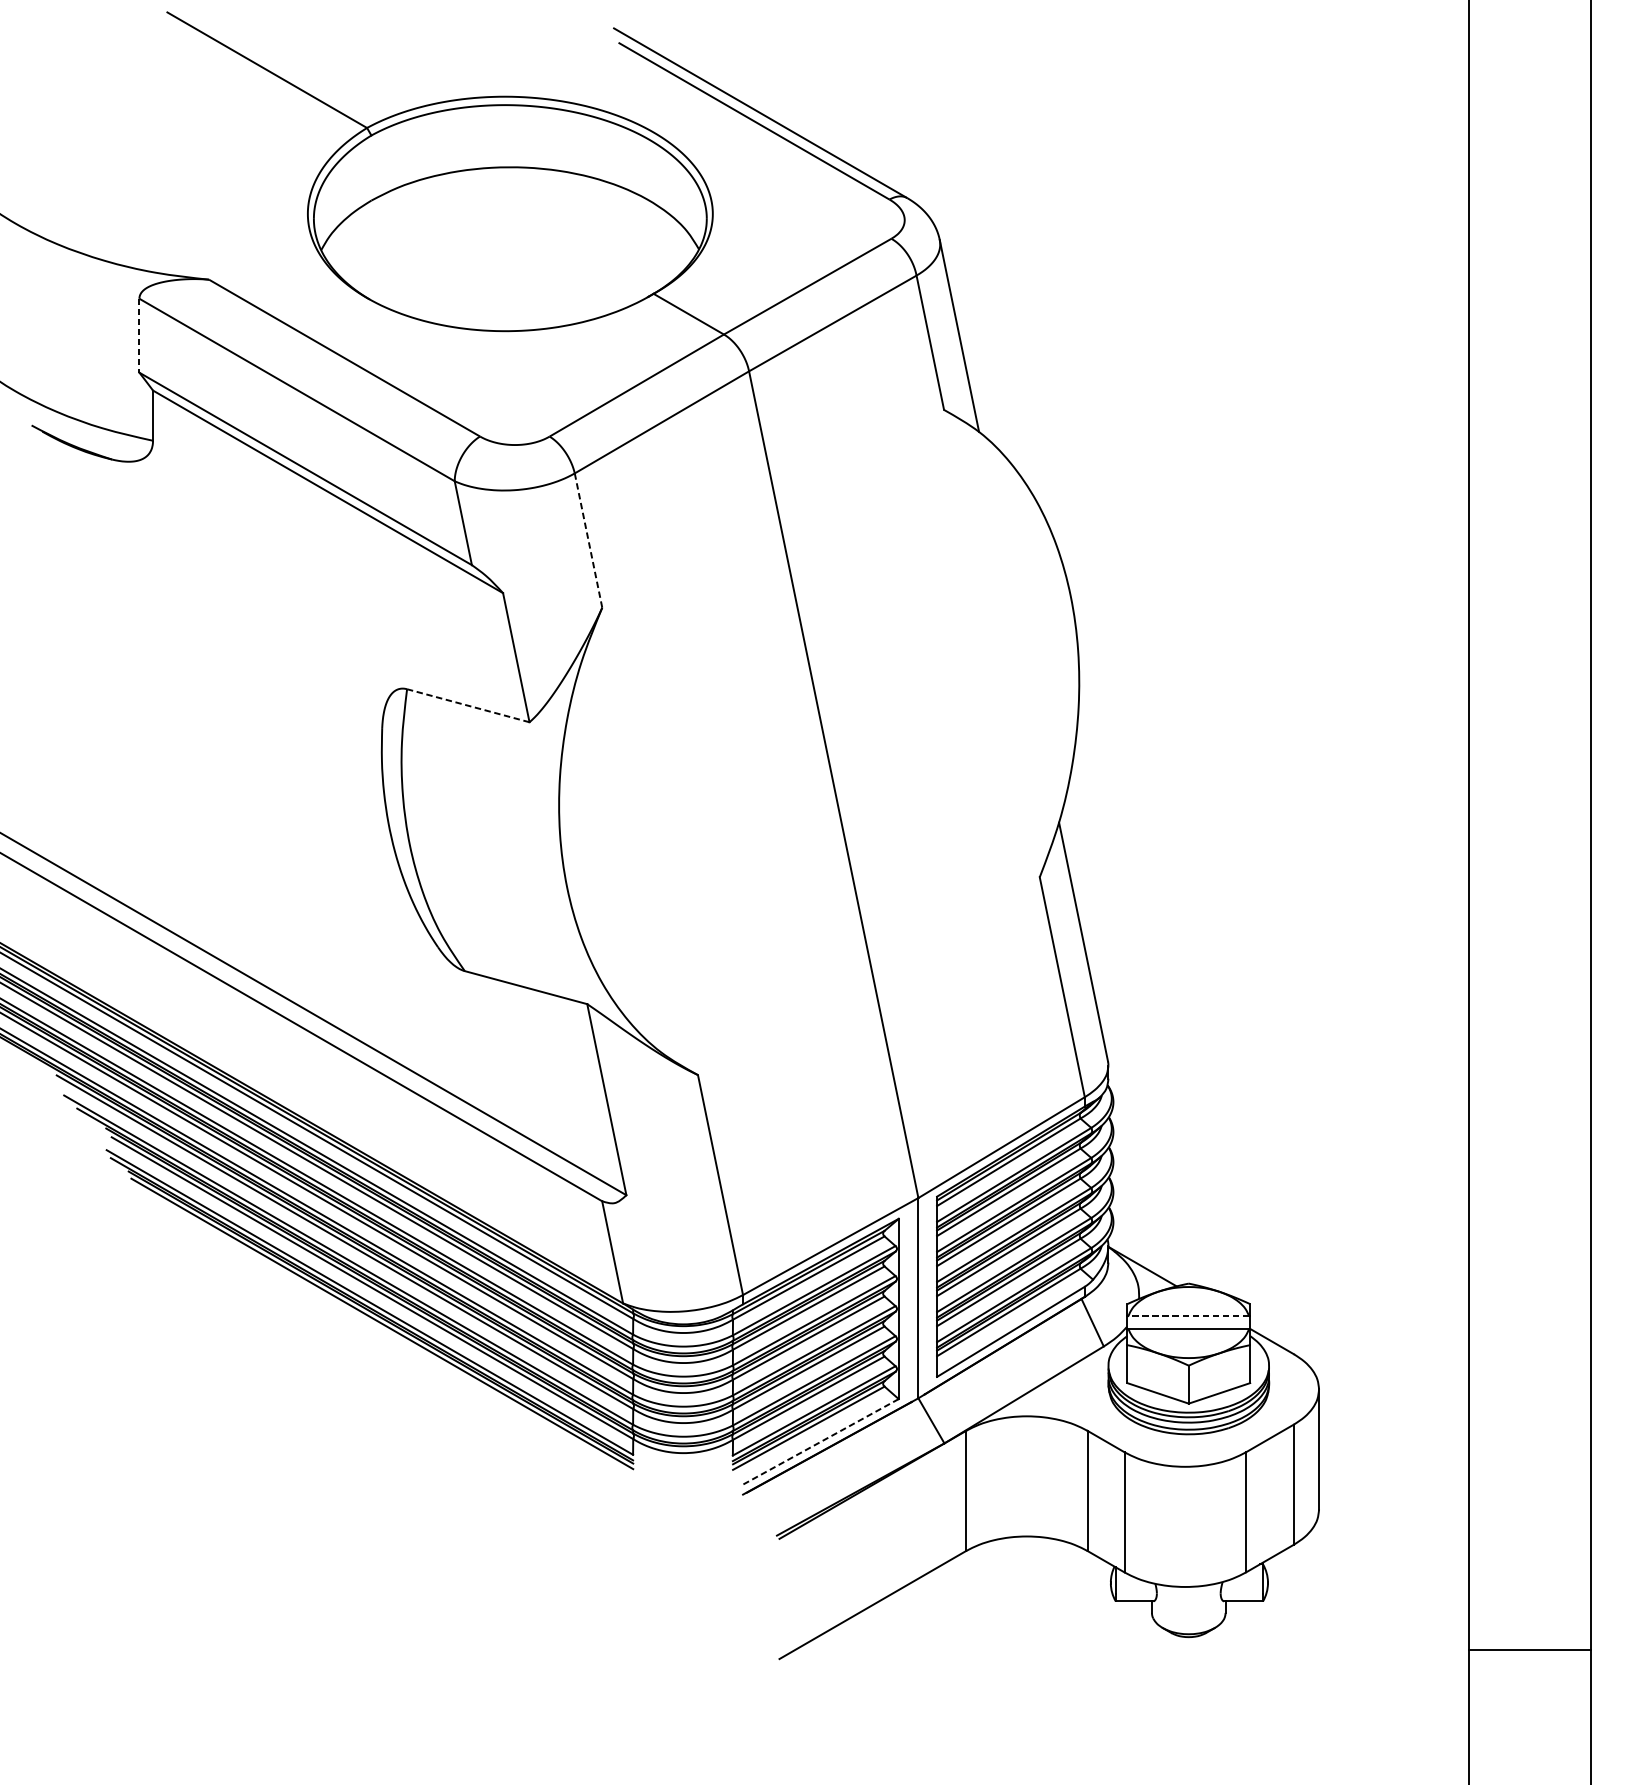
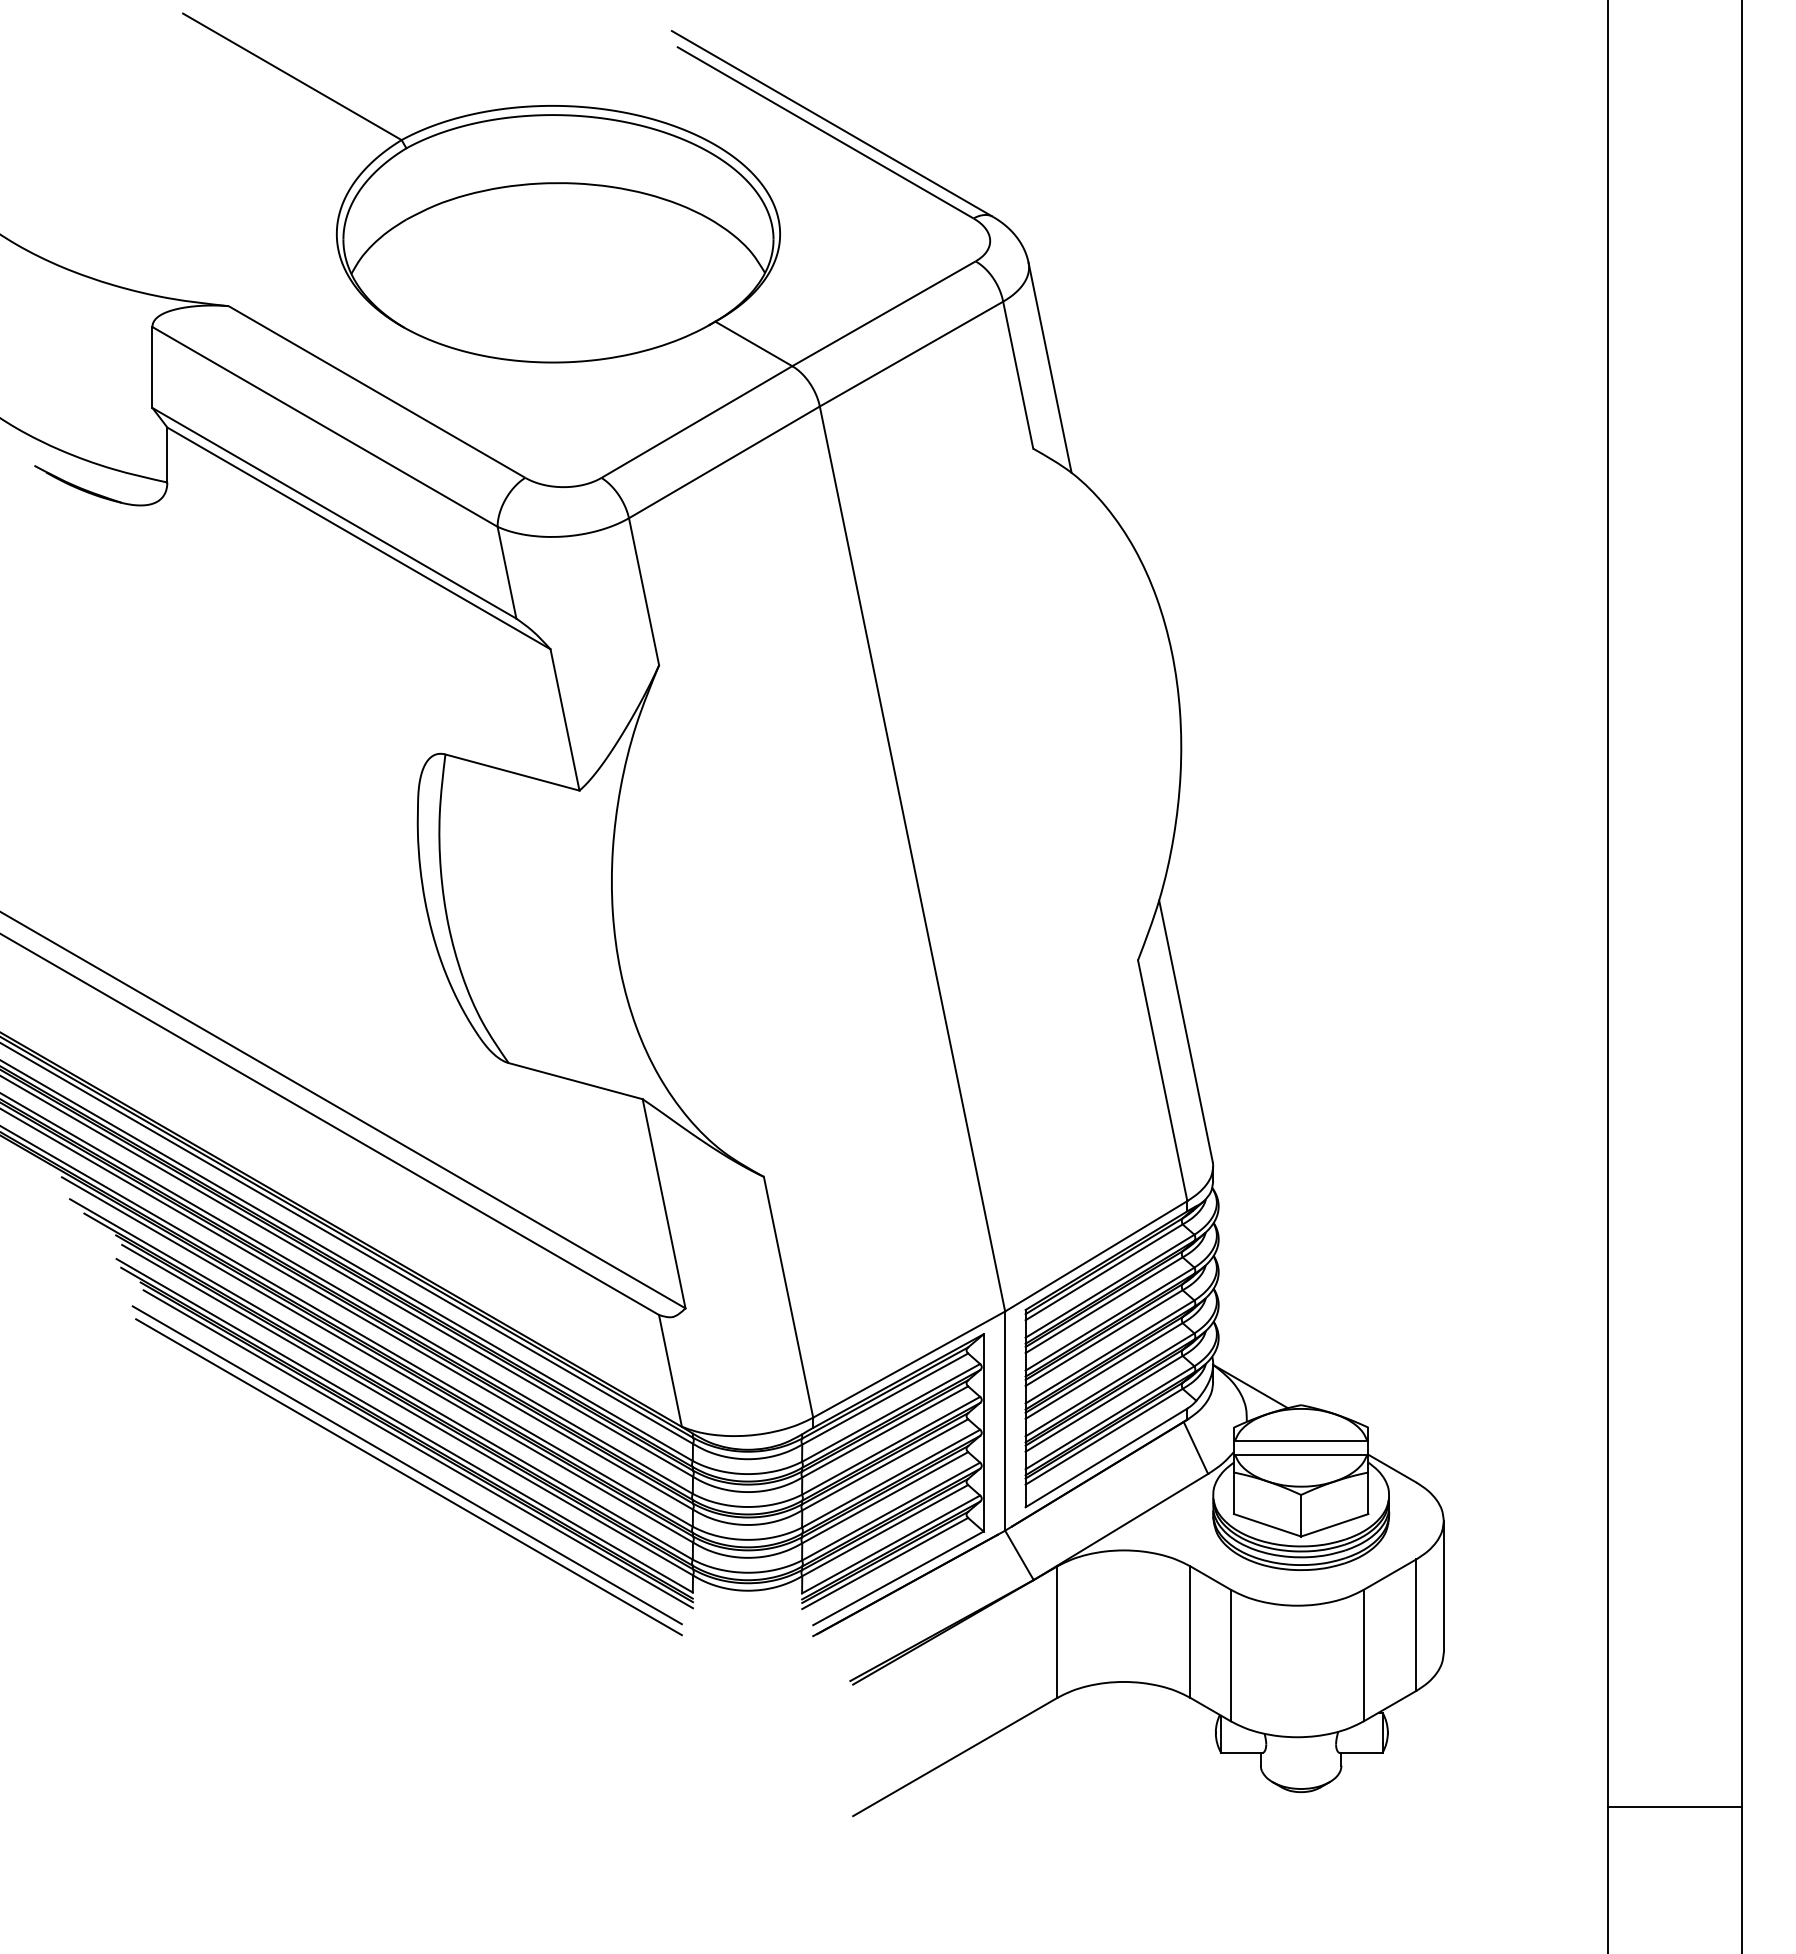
line: (139, 336) -> (152, 368), dashed -> solid
line: (588, 541) -> (644, 592), dashed -> solid
line: (467, 705) -> (511, 772), dashed -> solid
line: (1188, 1315) -> (1300, 1440), dashed -> solid
line: (371, 1338) -> (406, 1465), added
line: (373, 1349) -> (408, 1477), added
line: (820, 1441) -> (898, 1578), dashed -> solid

